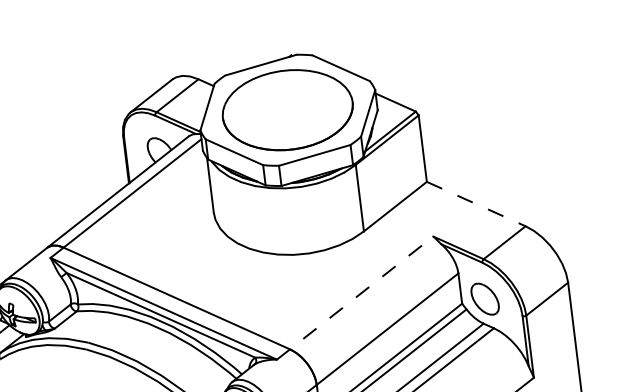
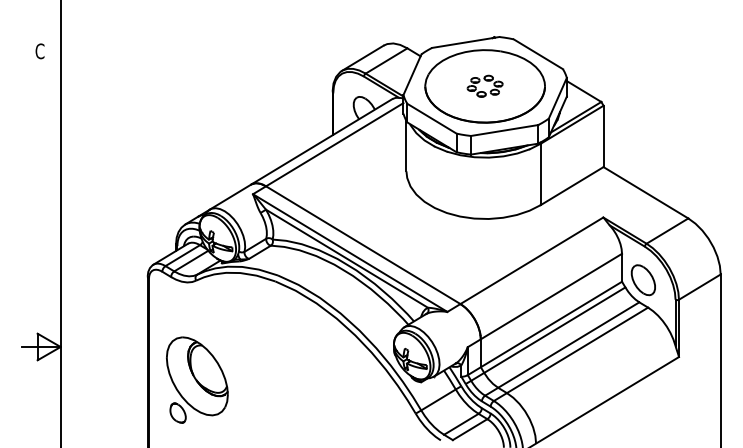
part: (286, 109) -> (484, 85), added
line: (475, 203) -> (645, 192), dashed -> solid
line: (355, 297) -> (525, 264), dashed -> solid

